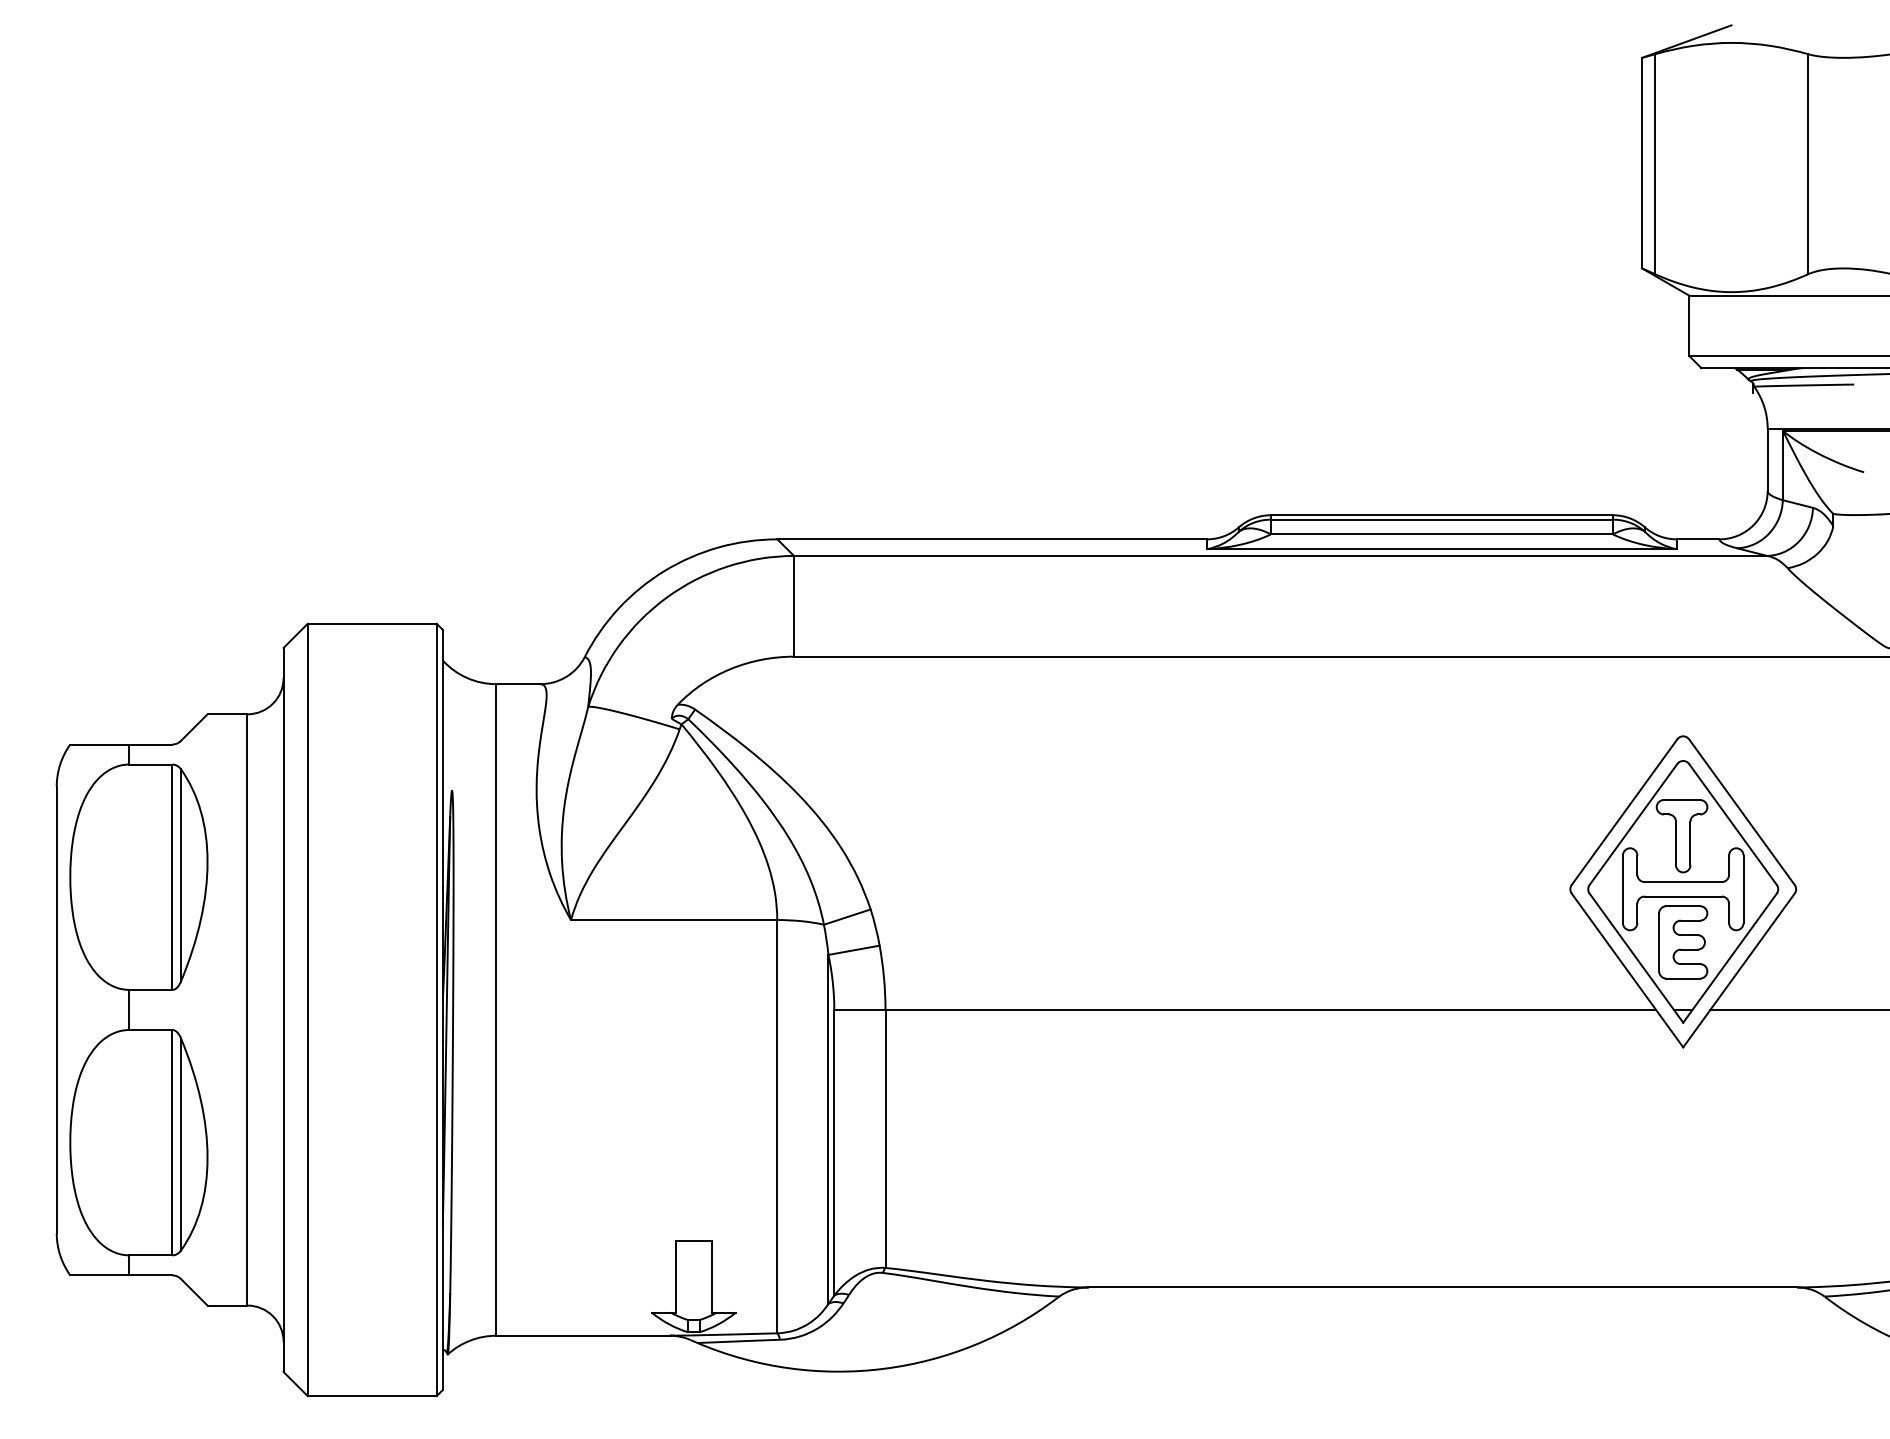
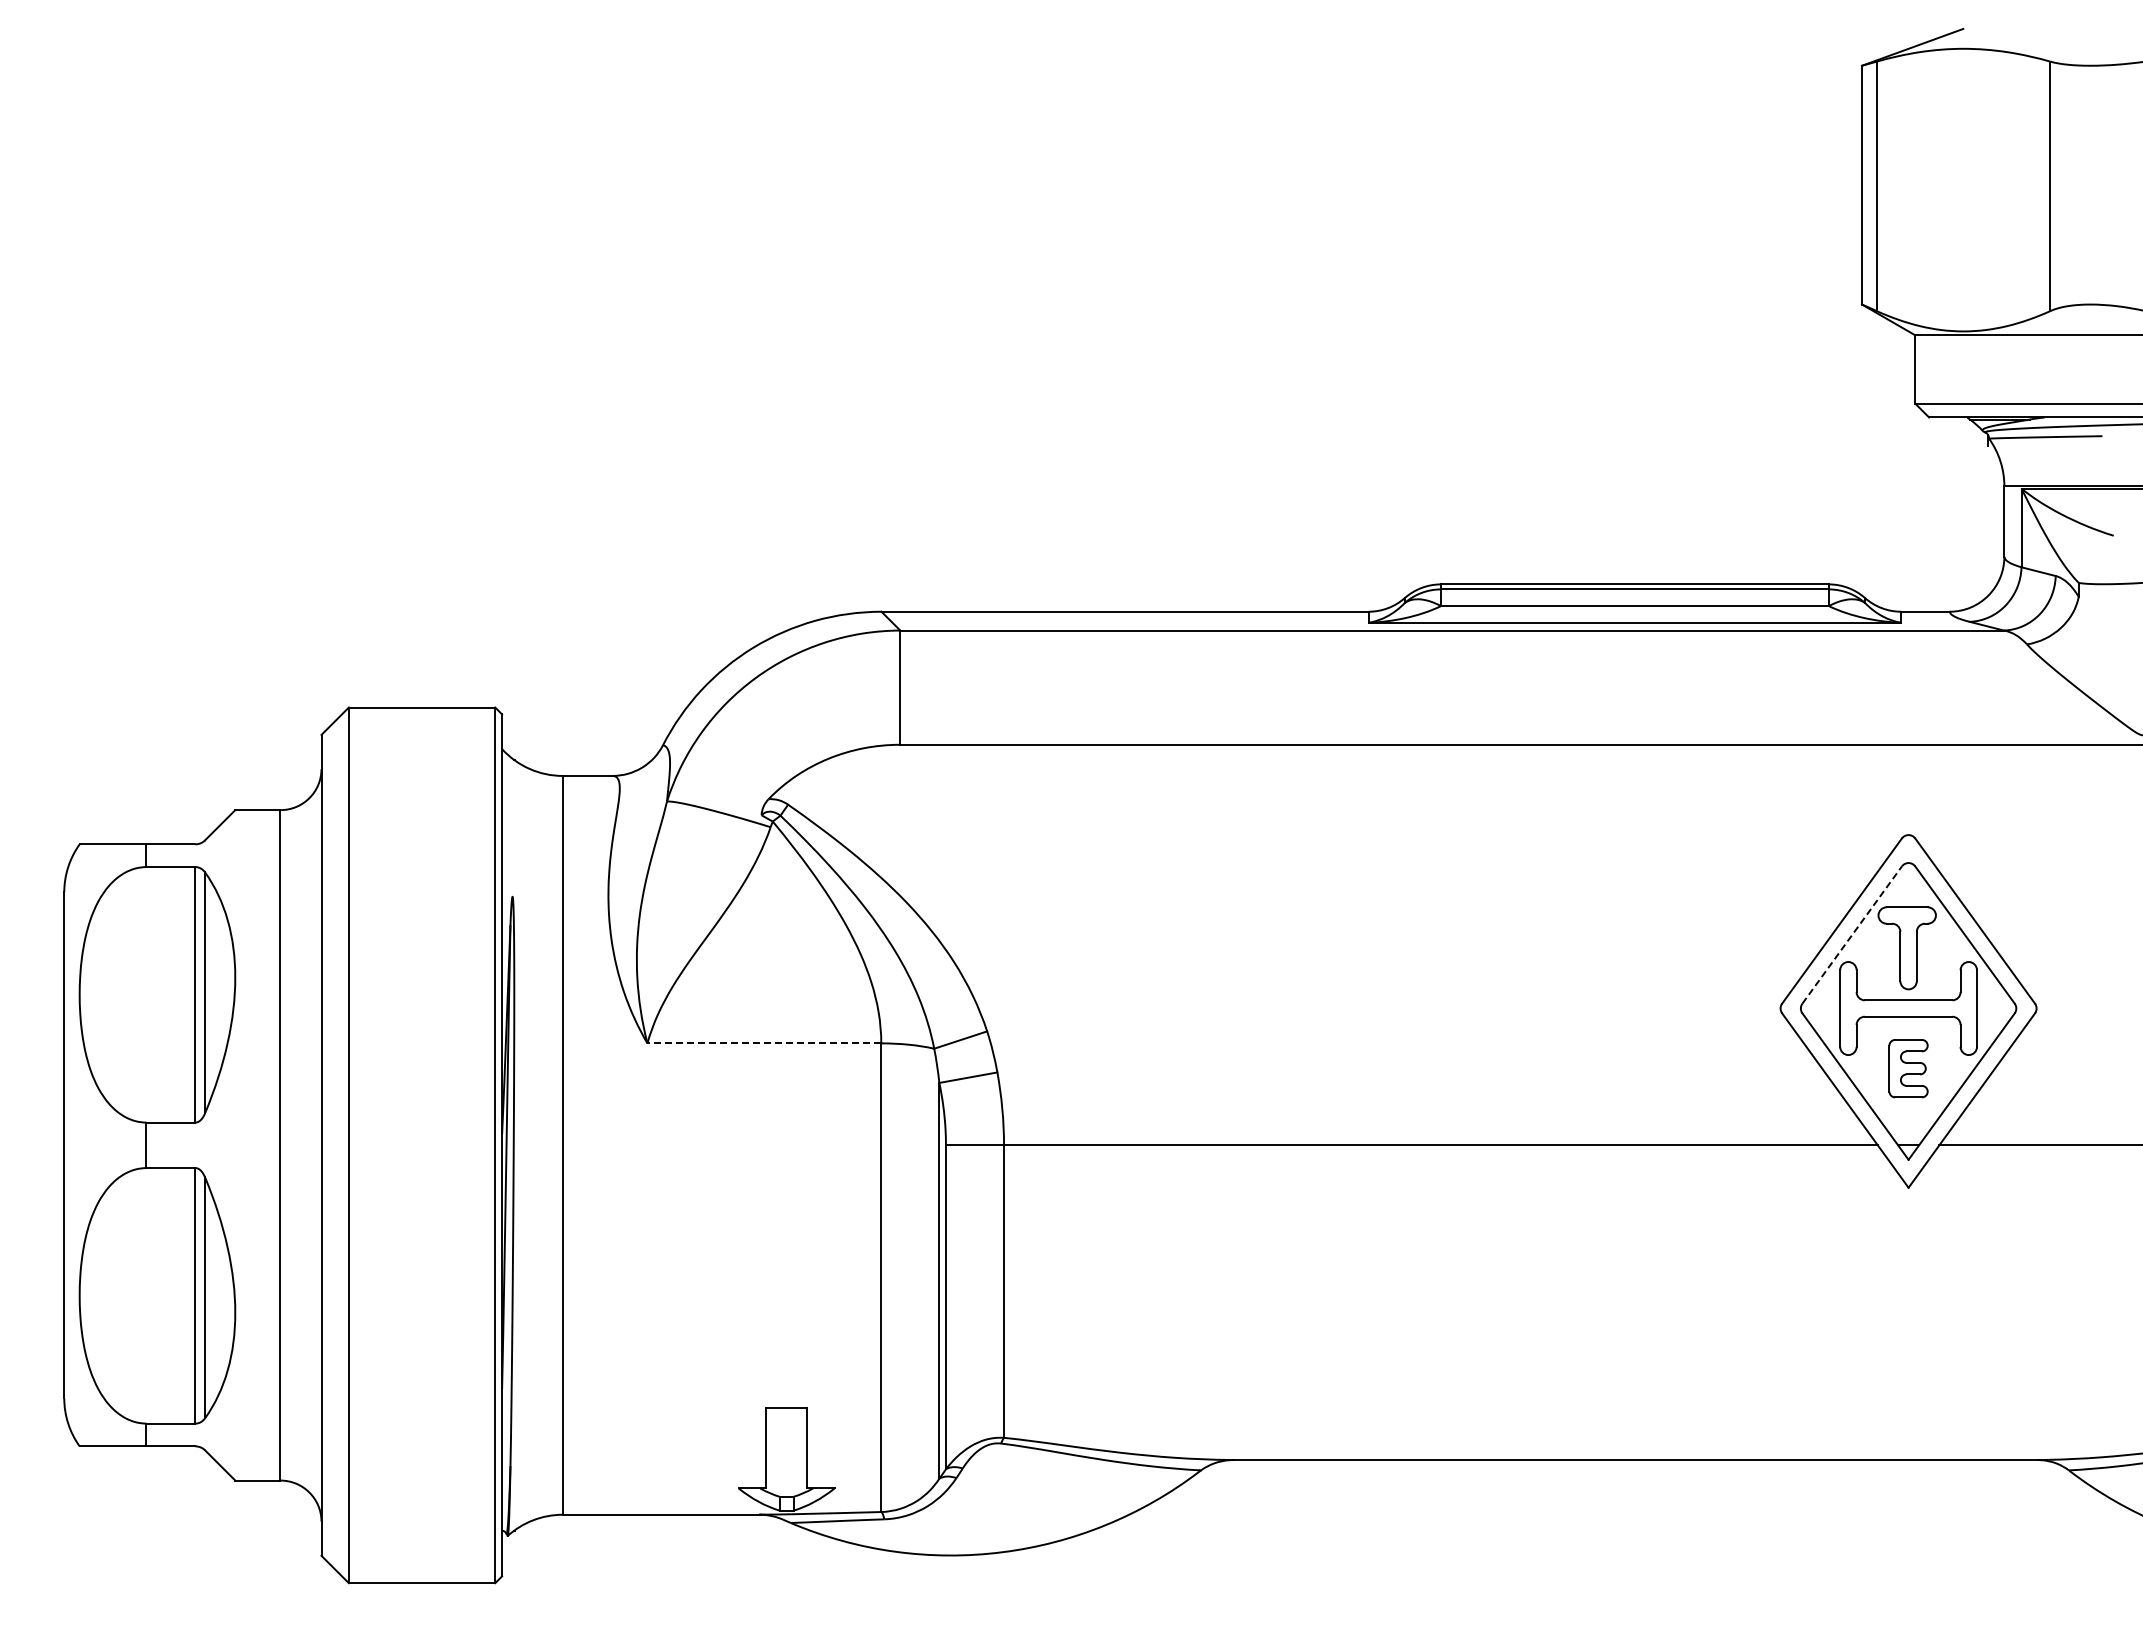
line: (1633, 824) -> (1852, 935), solid -> dashed
line: (674, 920) -> (764, 1043), solid -> dashed
part: (1683, 942) -> (1908, 1068), size x0.7

